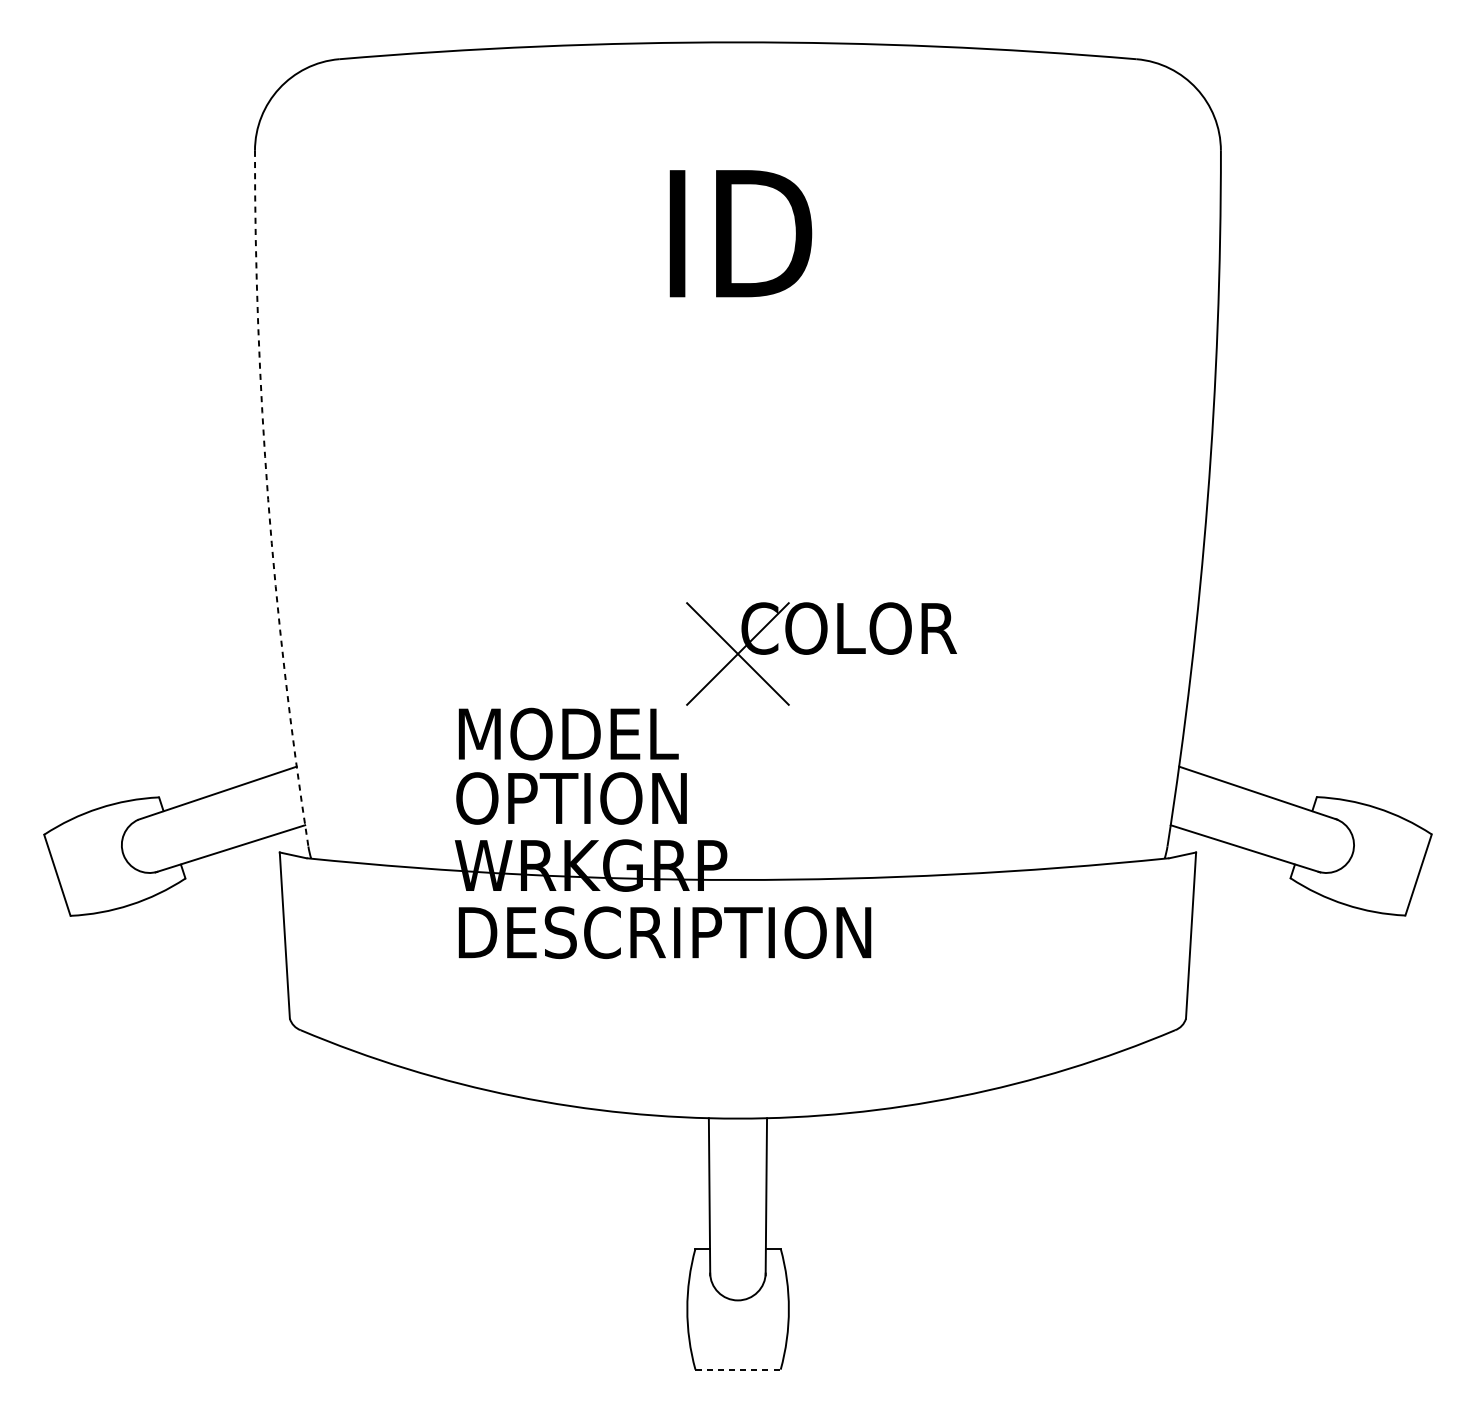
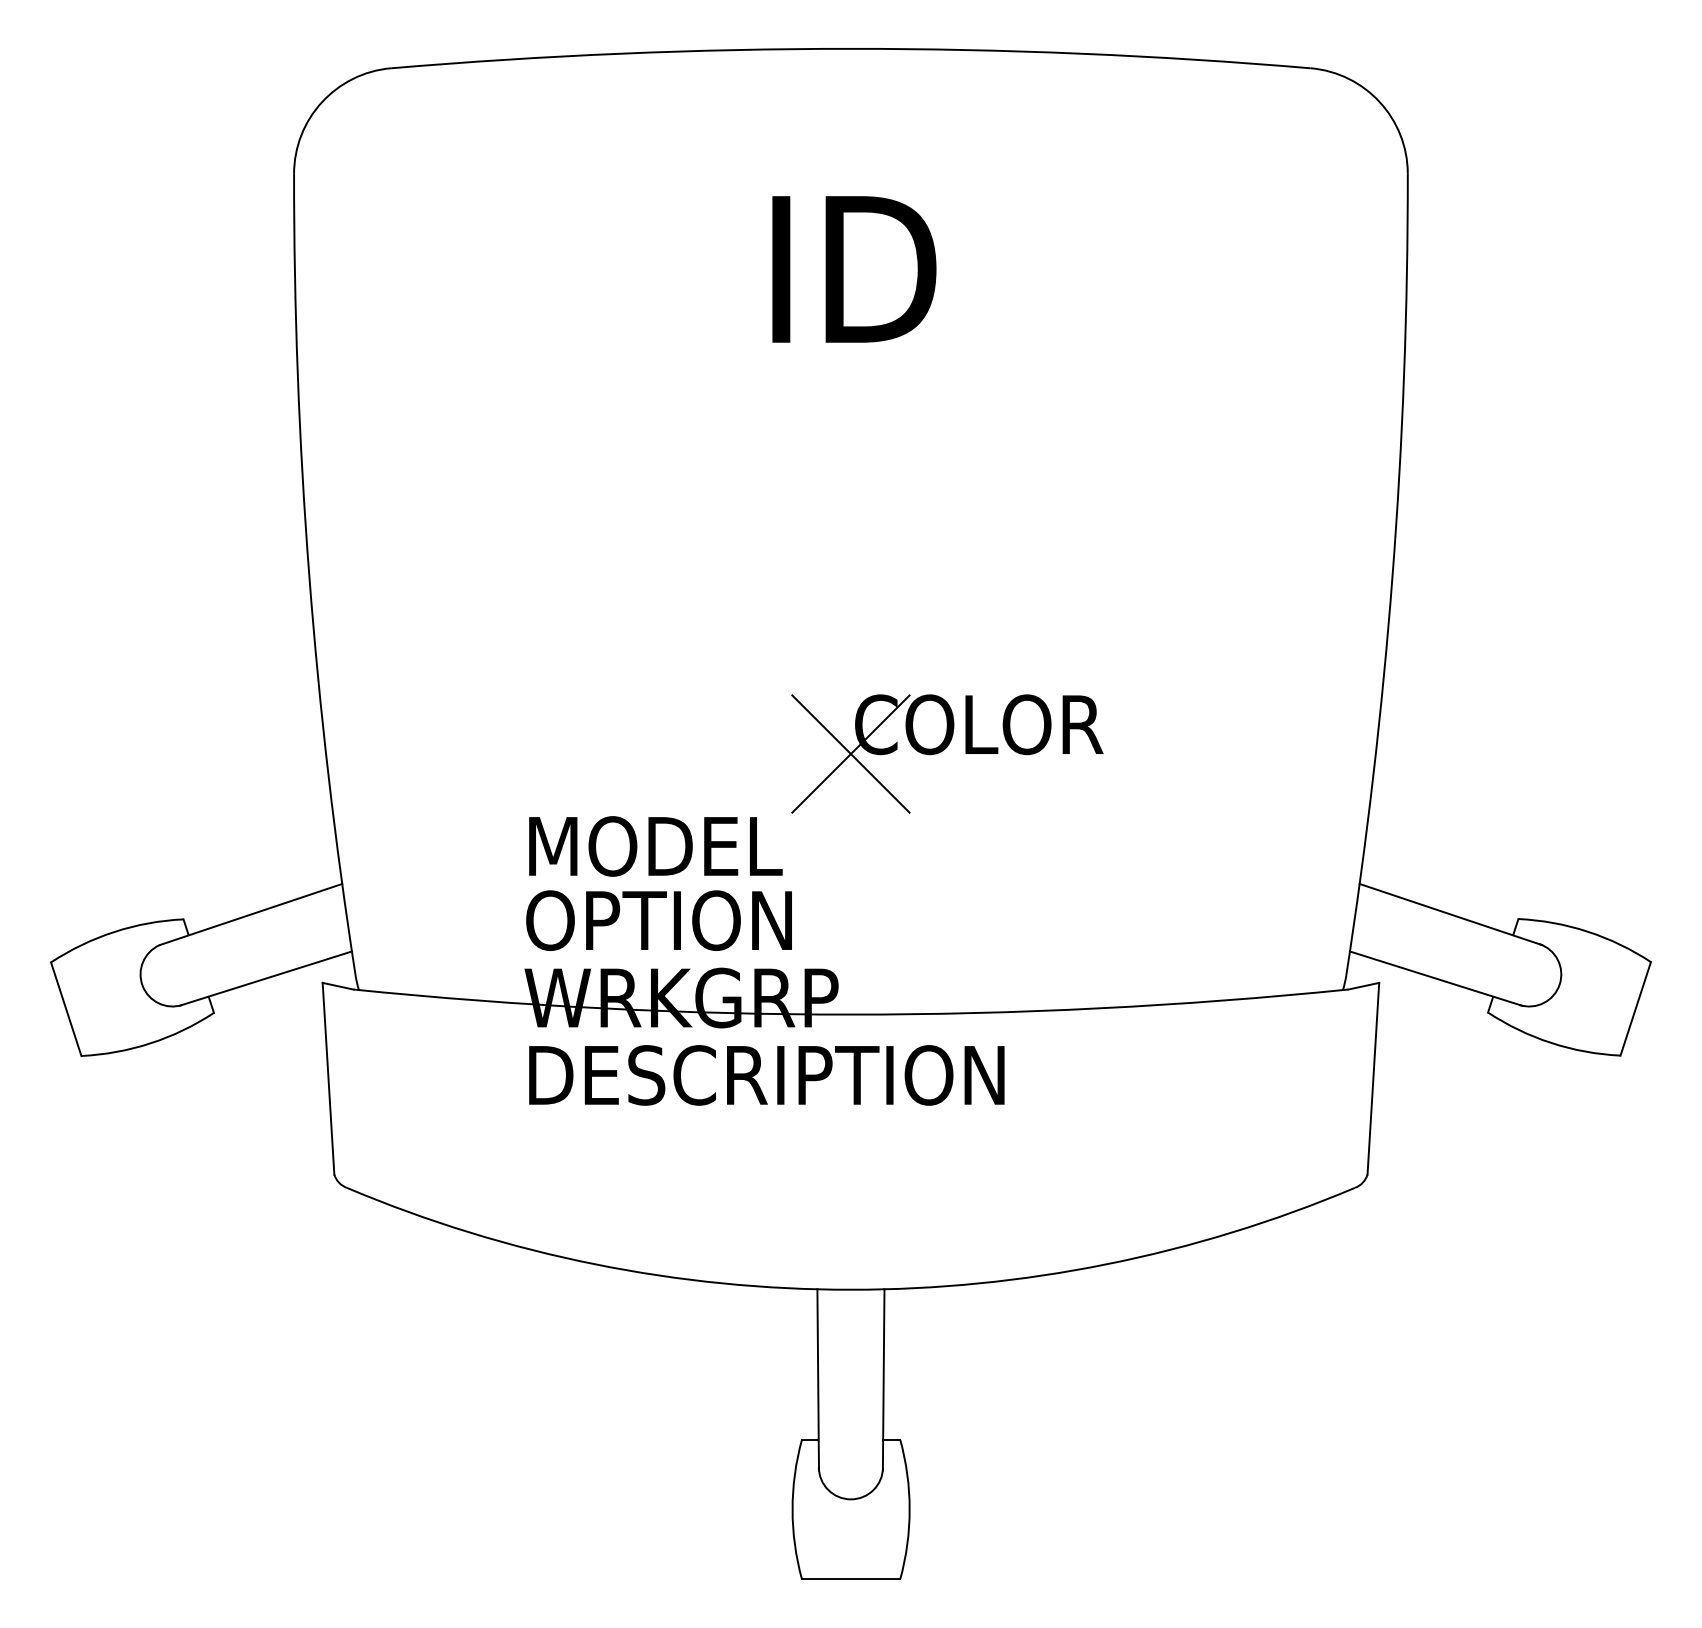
arc: (268, 500) -> (309, 576), dashed -> solid
line: (738, 1369) -> (851, 1579), dashed -> solid

